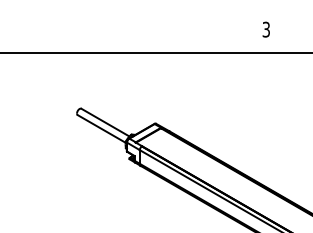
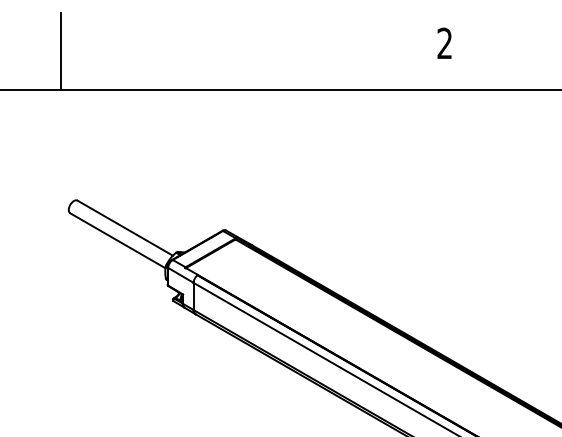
text: (265, 29) -> (443, 43), 3 -> 2
line: (73, 33) -> (61, 51), added

